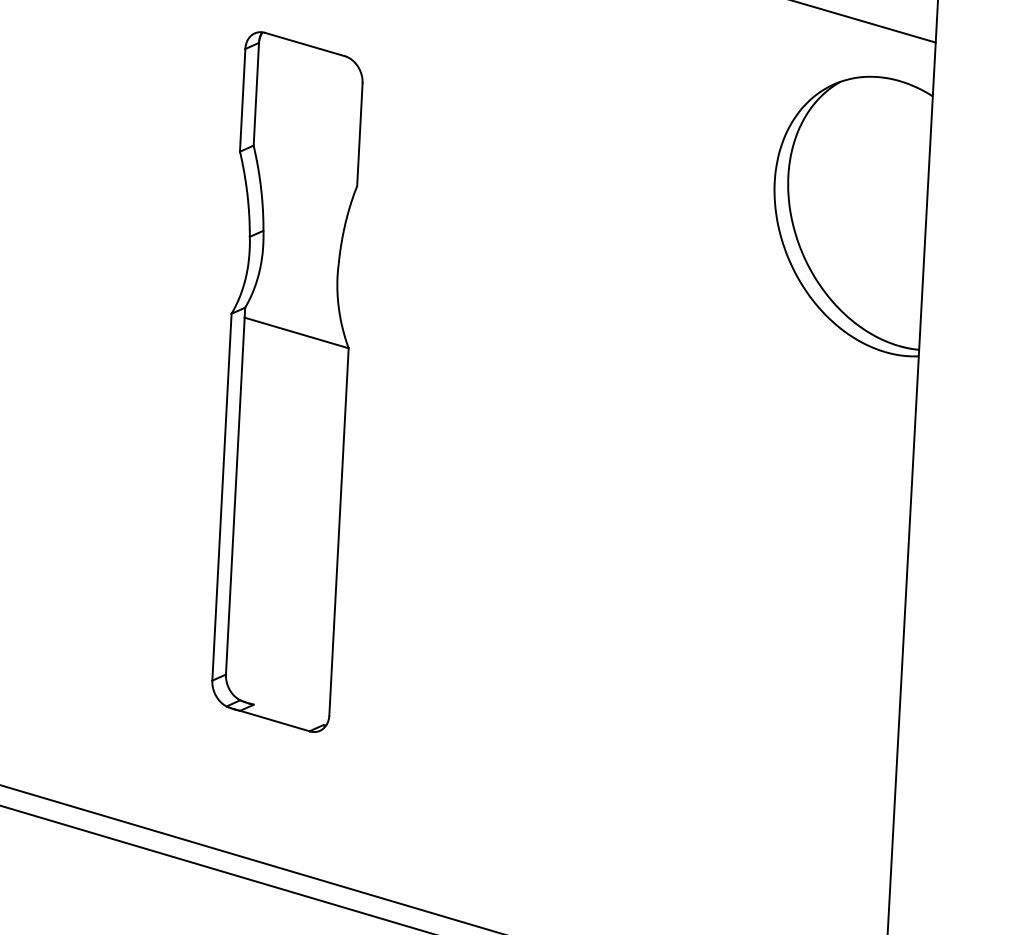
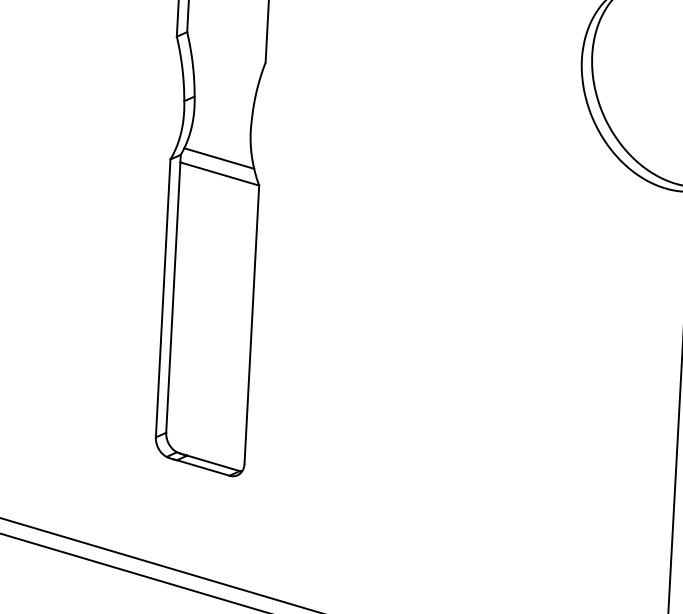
line: (295, 312) -> (218, 158), added
line: (288, 714) -> (213, 463), added

